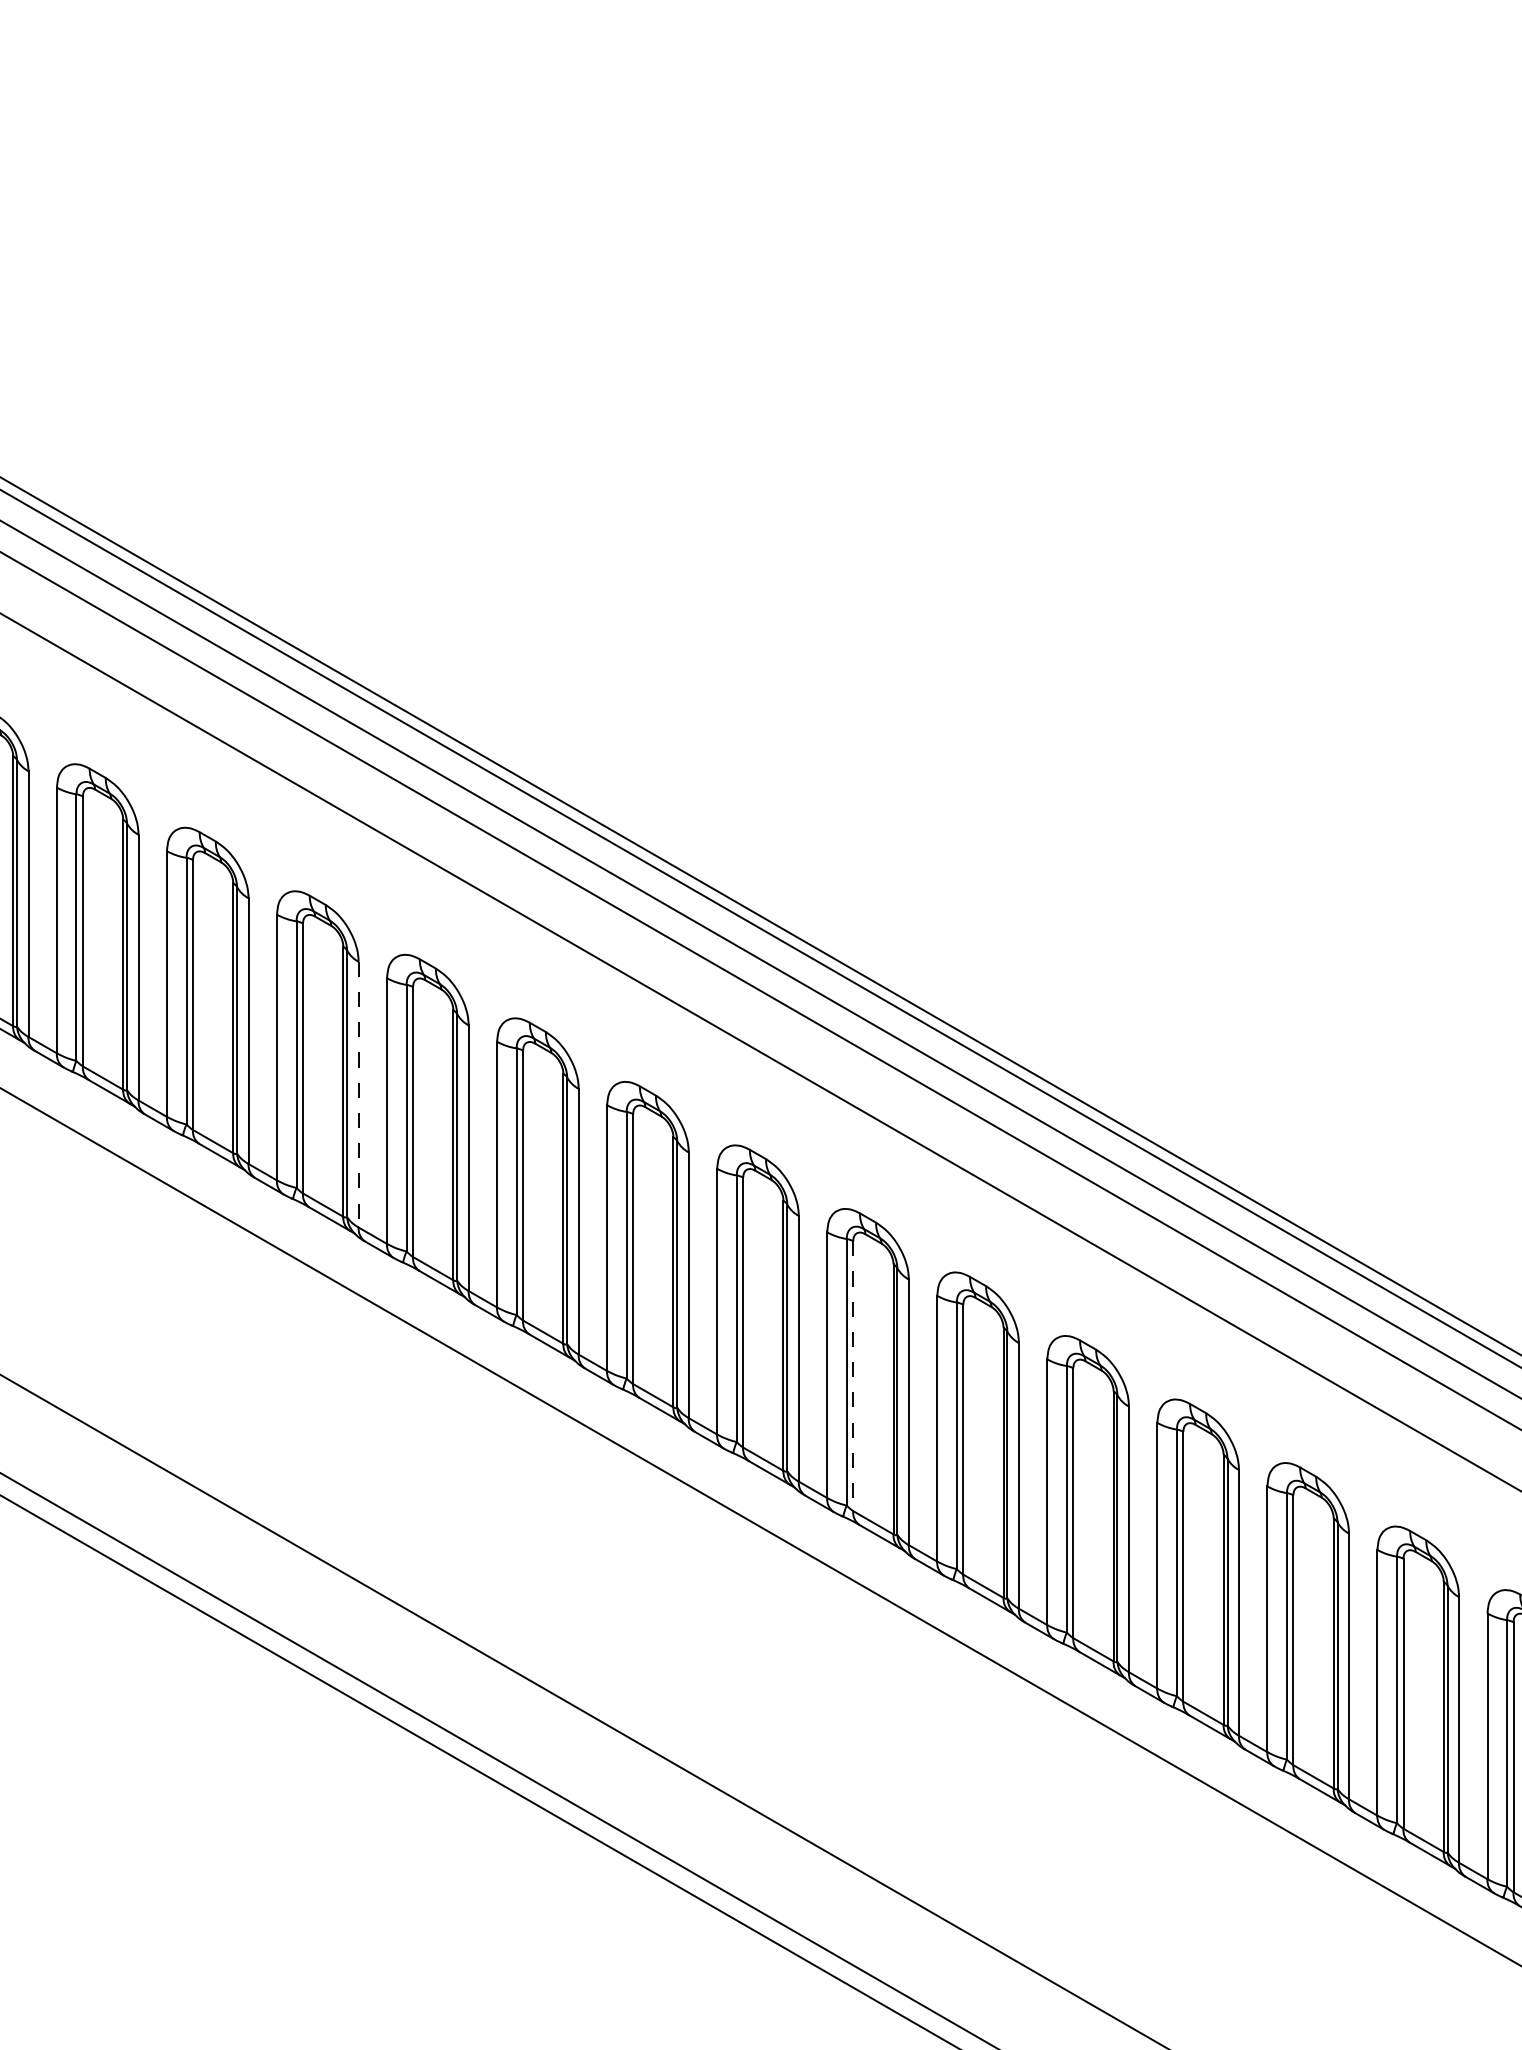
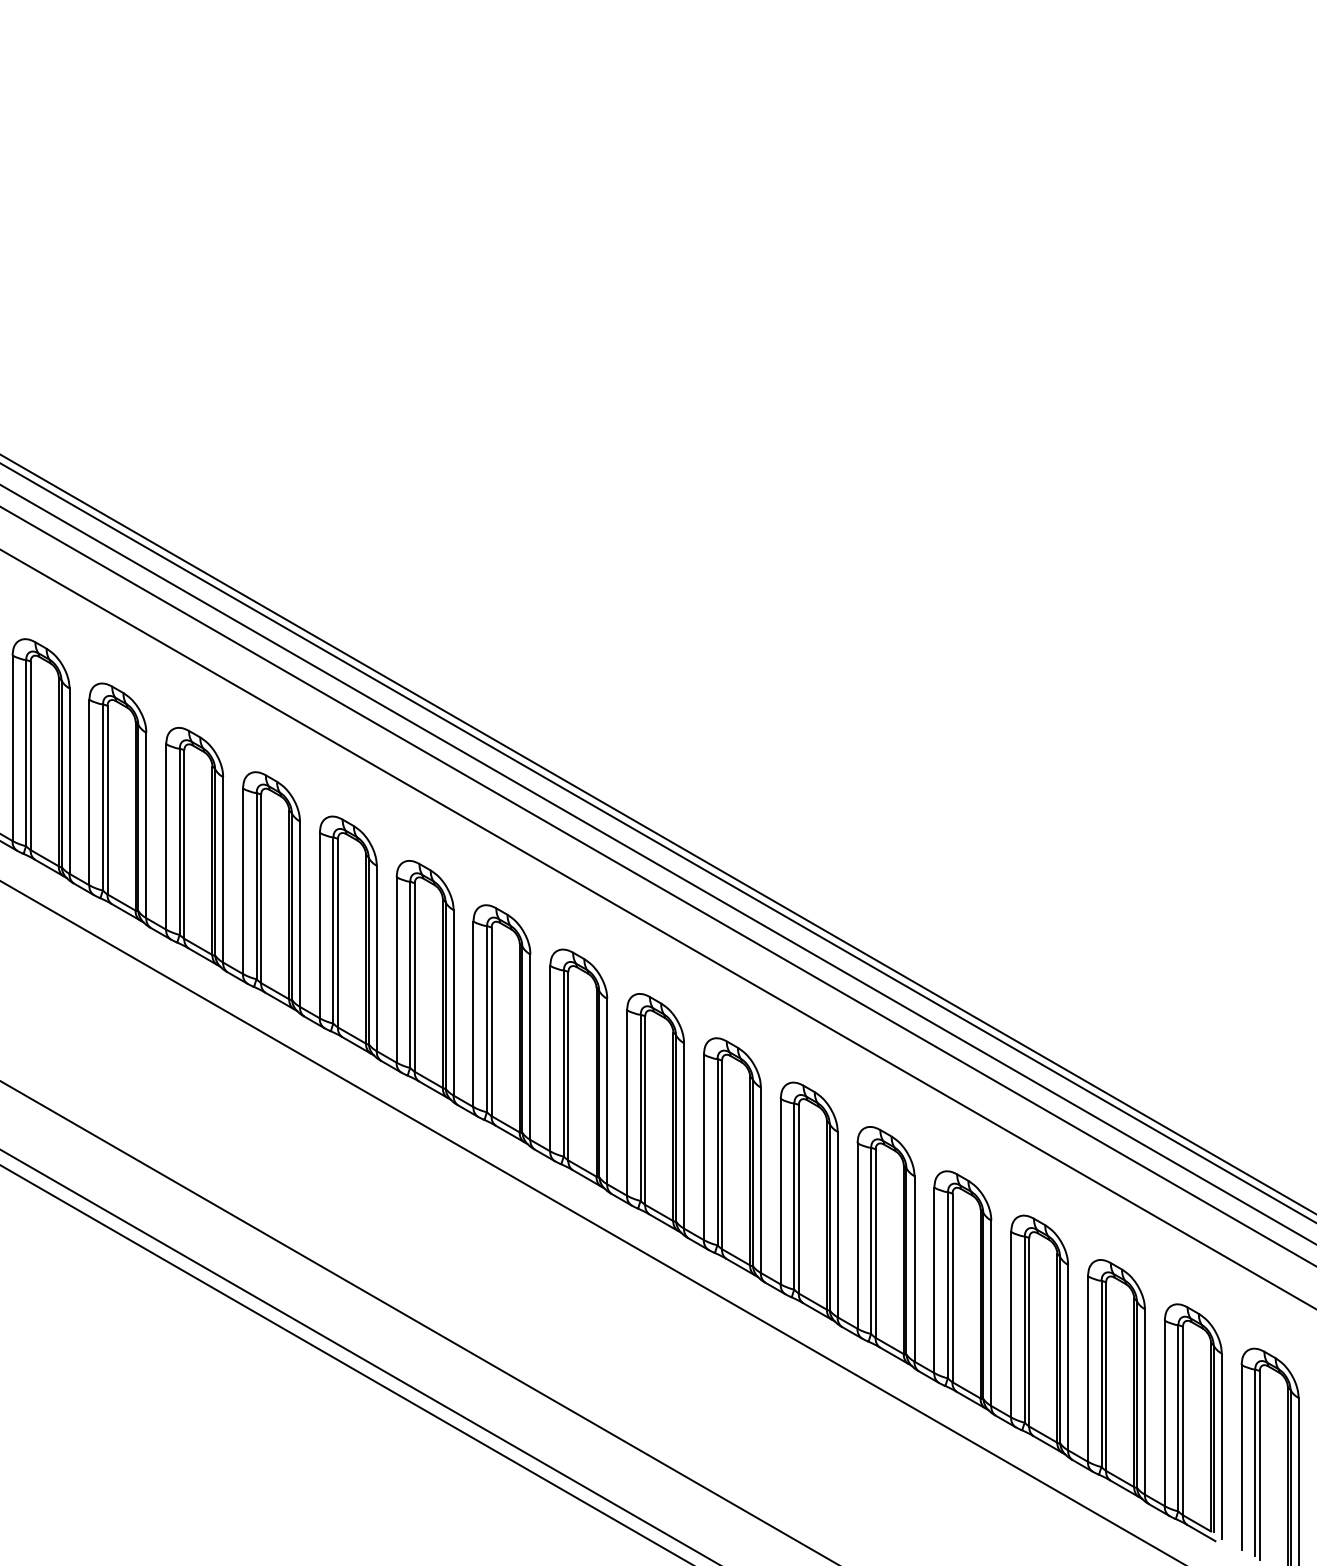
line: (358, 1094) -> (146, 825), dashed -> solid
line: (853, 1376) -> (491, 1022), dashed -> solid

